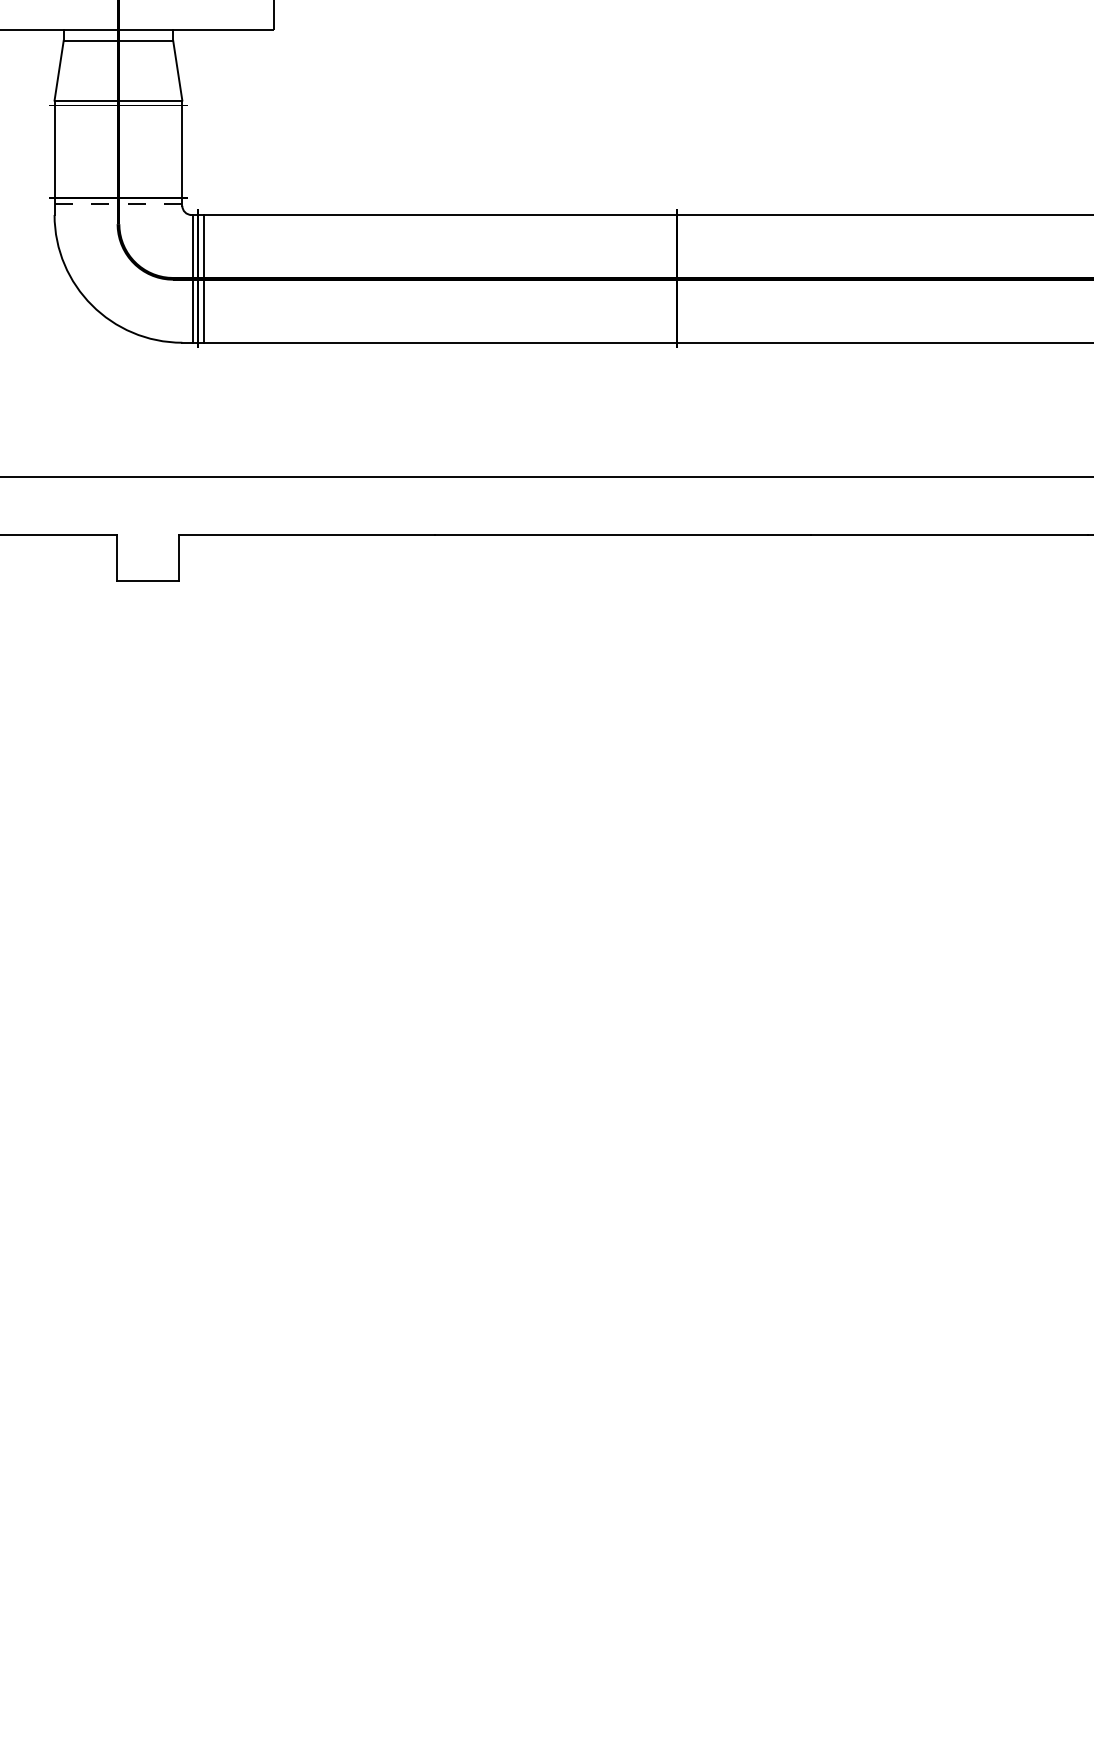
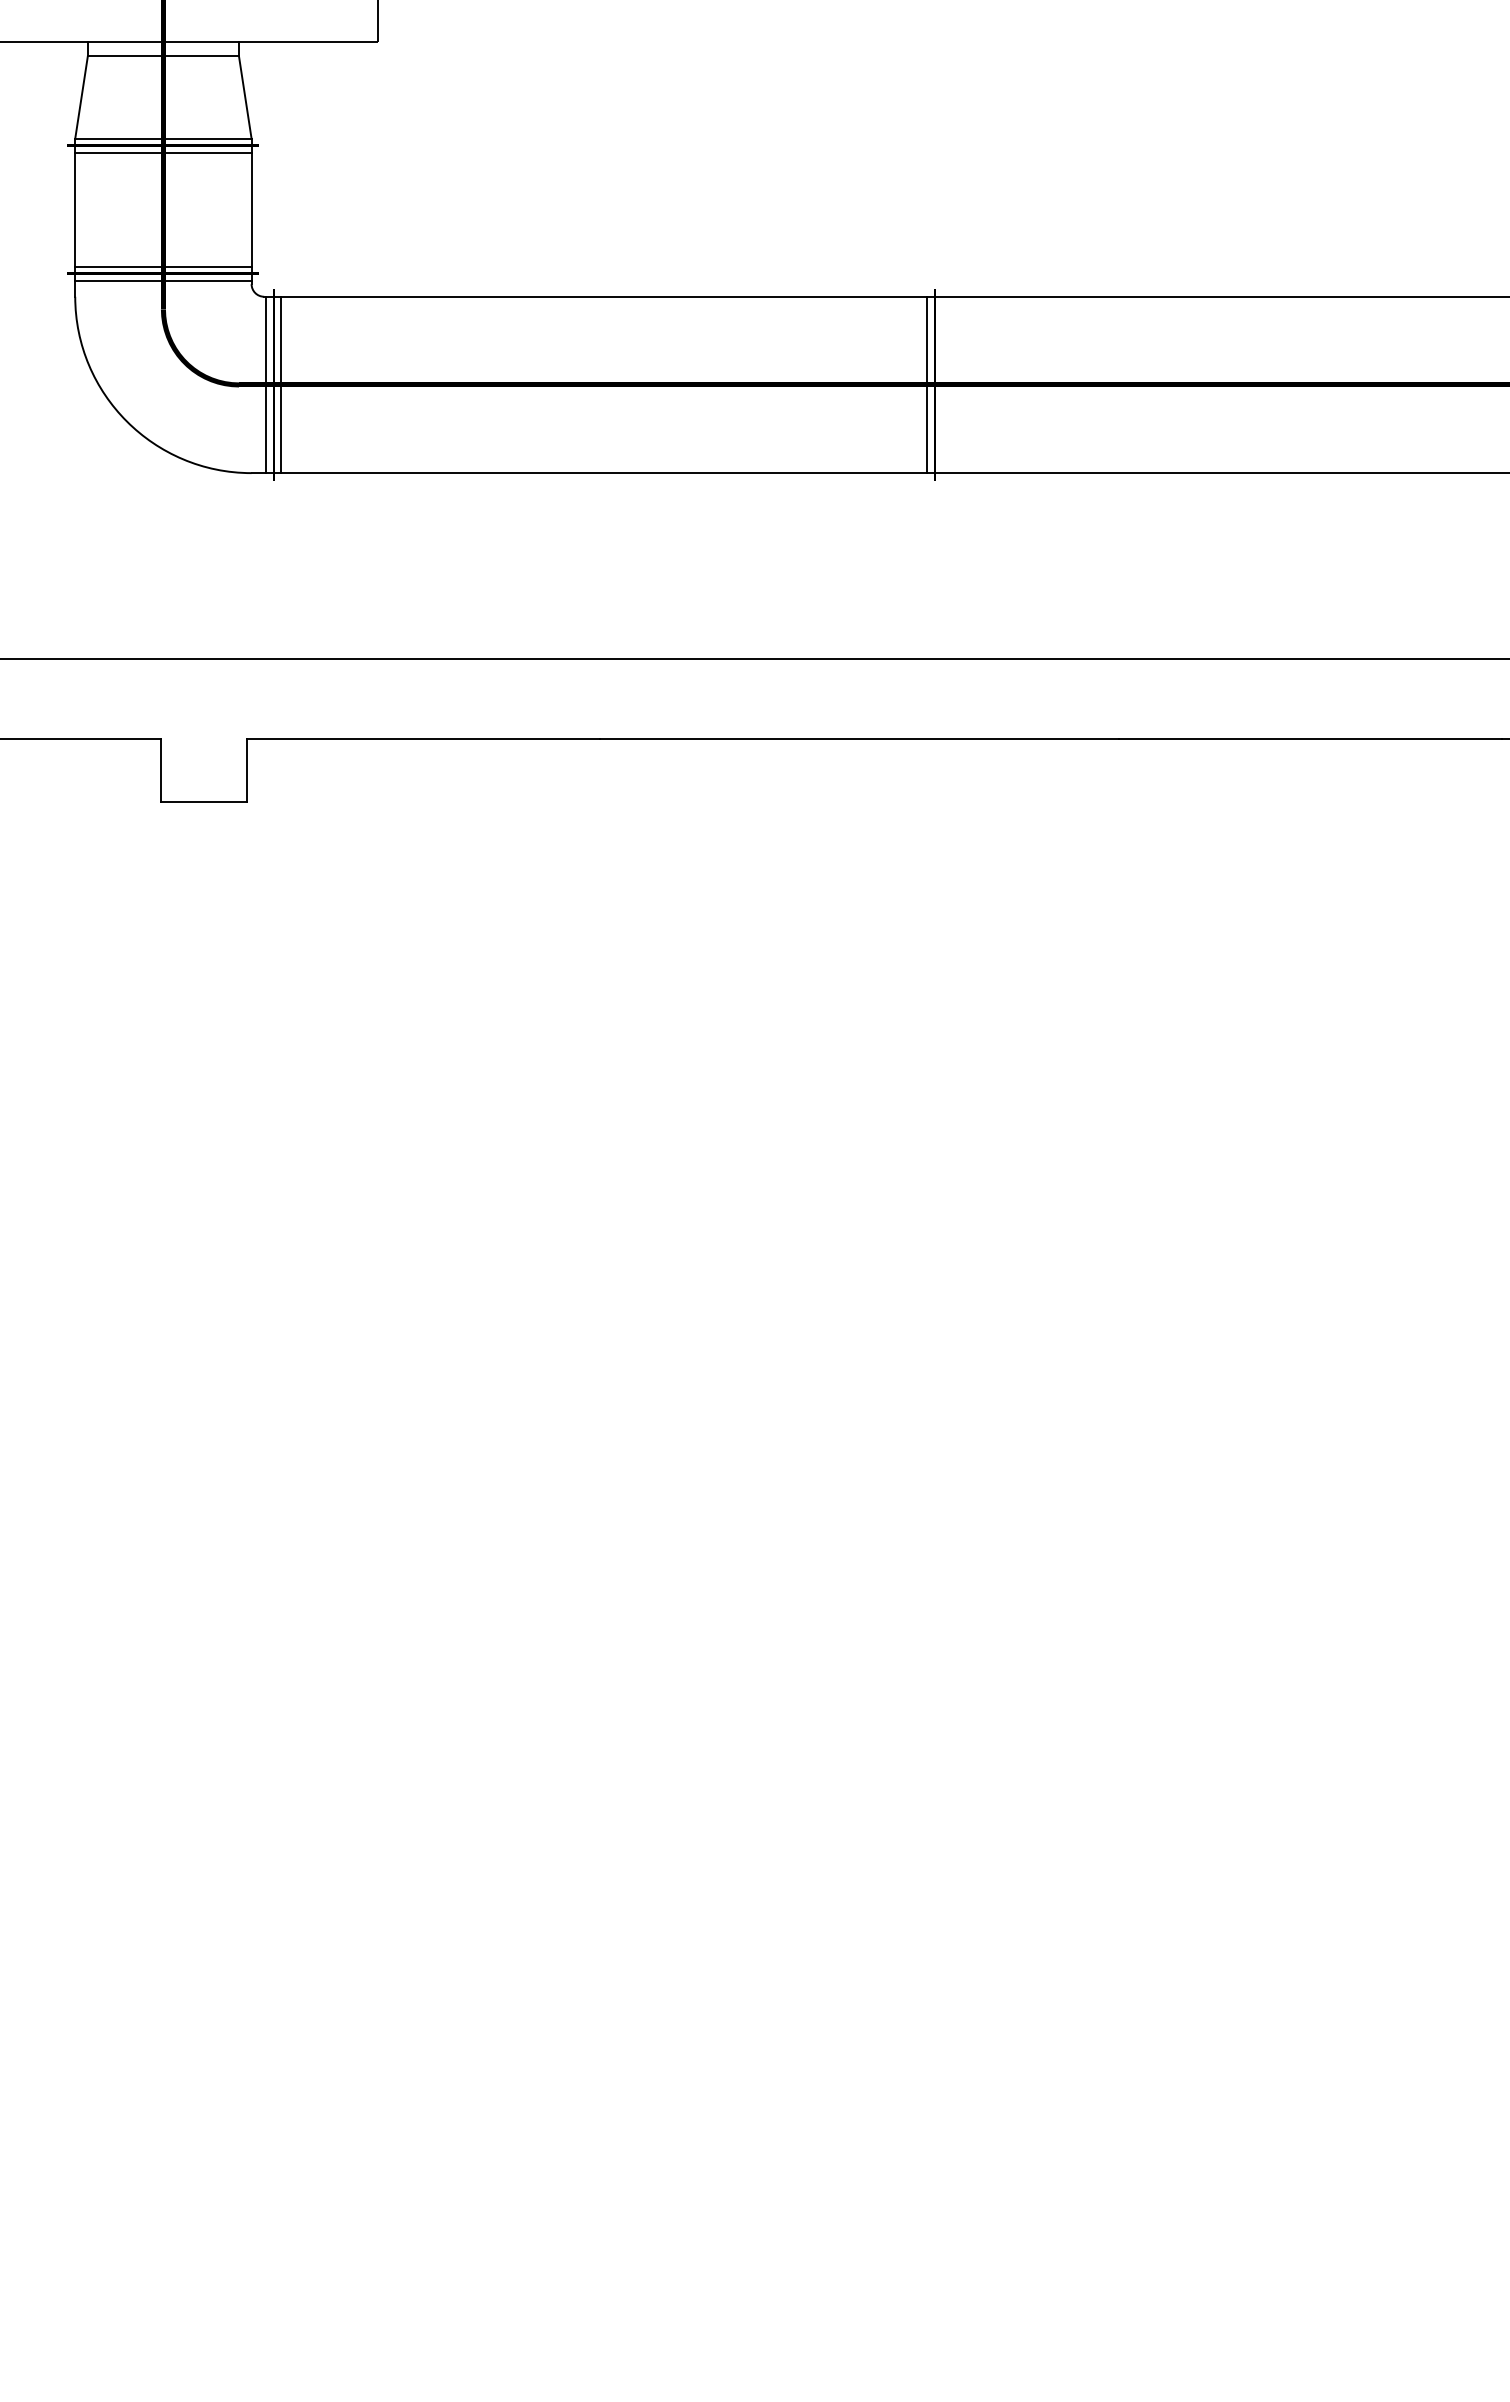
line: (118, 111) -> (163, 153), added
line: (118, 193) -> (163, 266), added
line: (118, 203) -> (163, 281), dashed -> solid
line: (671, 278) -> (927, 384), added

